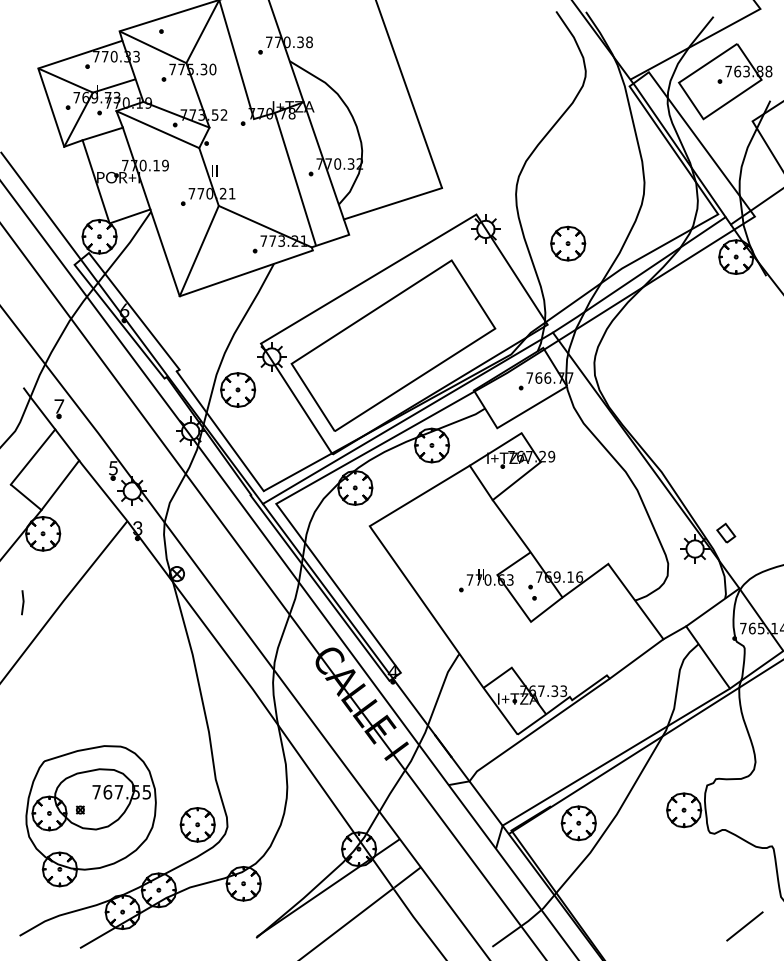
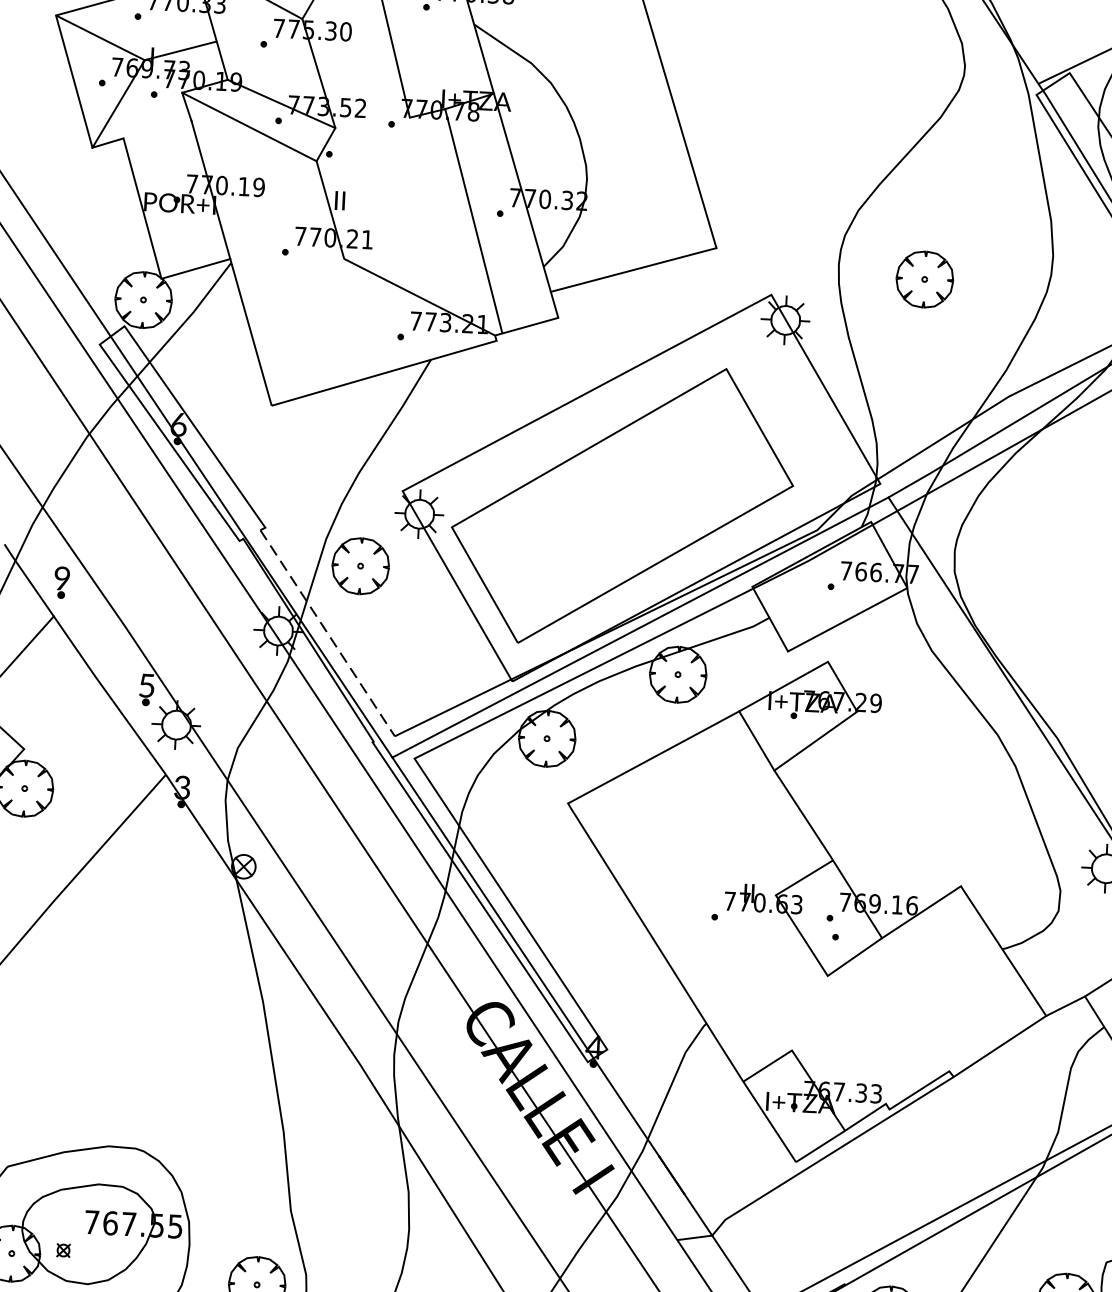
line: (102, 133) -> (157, 128), removed
part: (568, 243) -> (925, 279), moved
line: (198, 250) -> (306, 331), removed
text: (59, 406) -> (62, 578), 7 -> 9
line: (220, 431) -> (328, 633), solid -> dashed
line: (60, 485) -> (57, 709), removed

